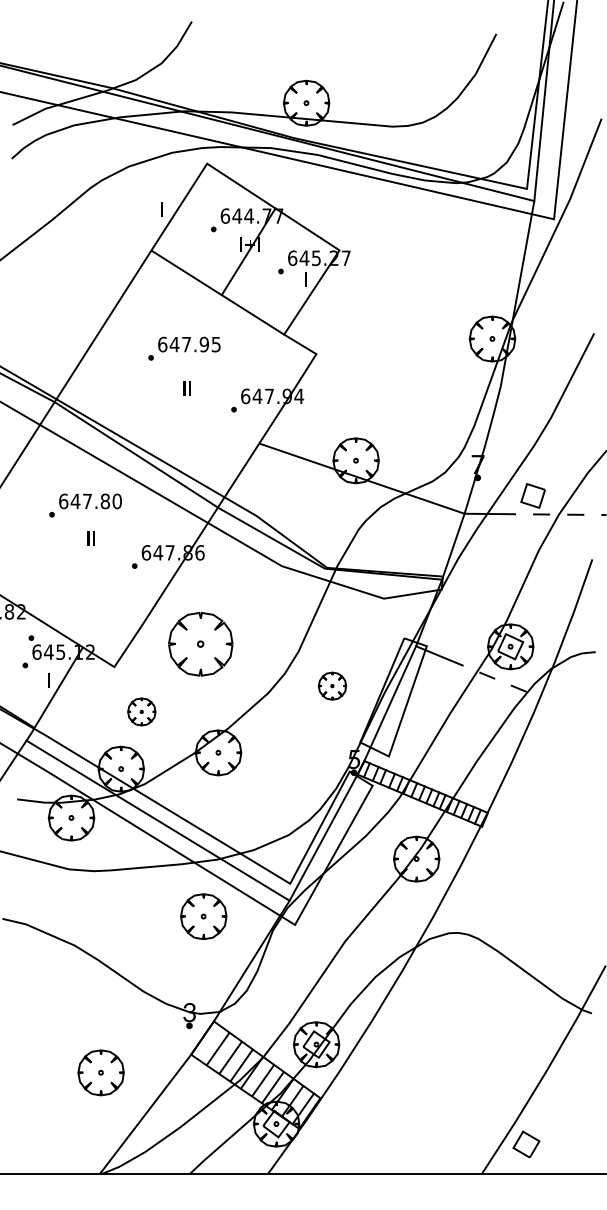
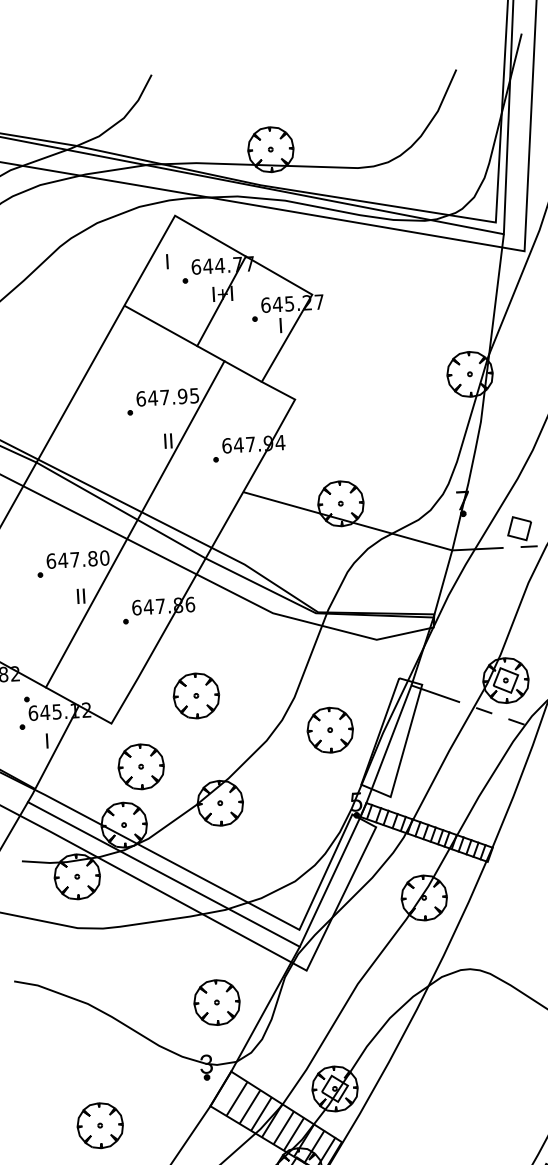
text: (161, 209) -> (167, 262), moved
line: (149, 469) -> (135, 524), added
part: (200, 644) -> (196, 696), size x0.71
part: (332, 685) -> (330, 729), size x1.67
part: (141, 711) -> (141, 766), size x1.67
part: (203, 916) -> (216, 1002), moved
part: (100, 1072) -> (99, 1125), moved

